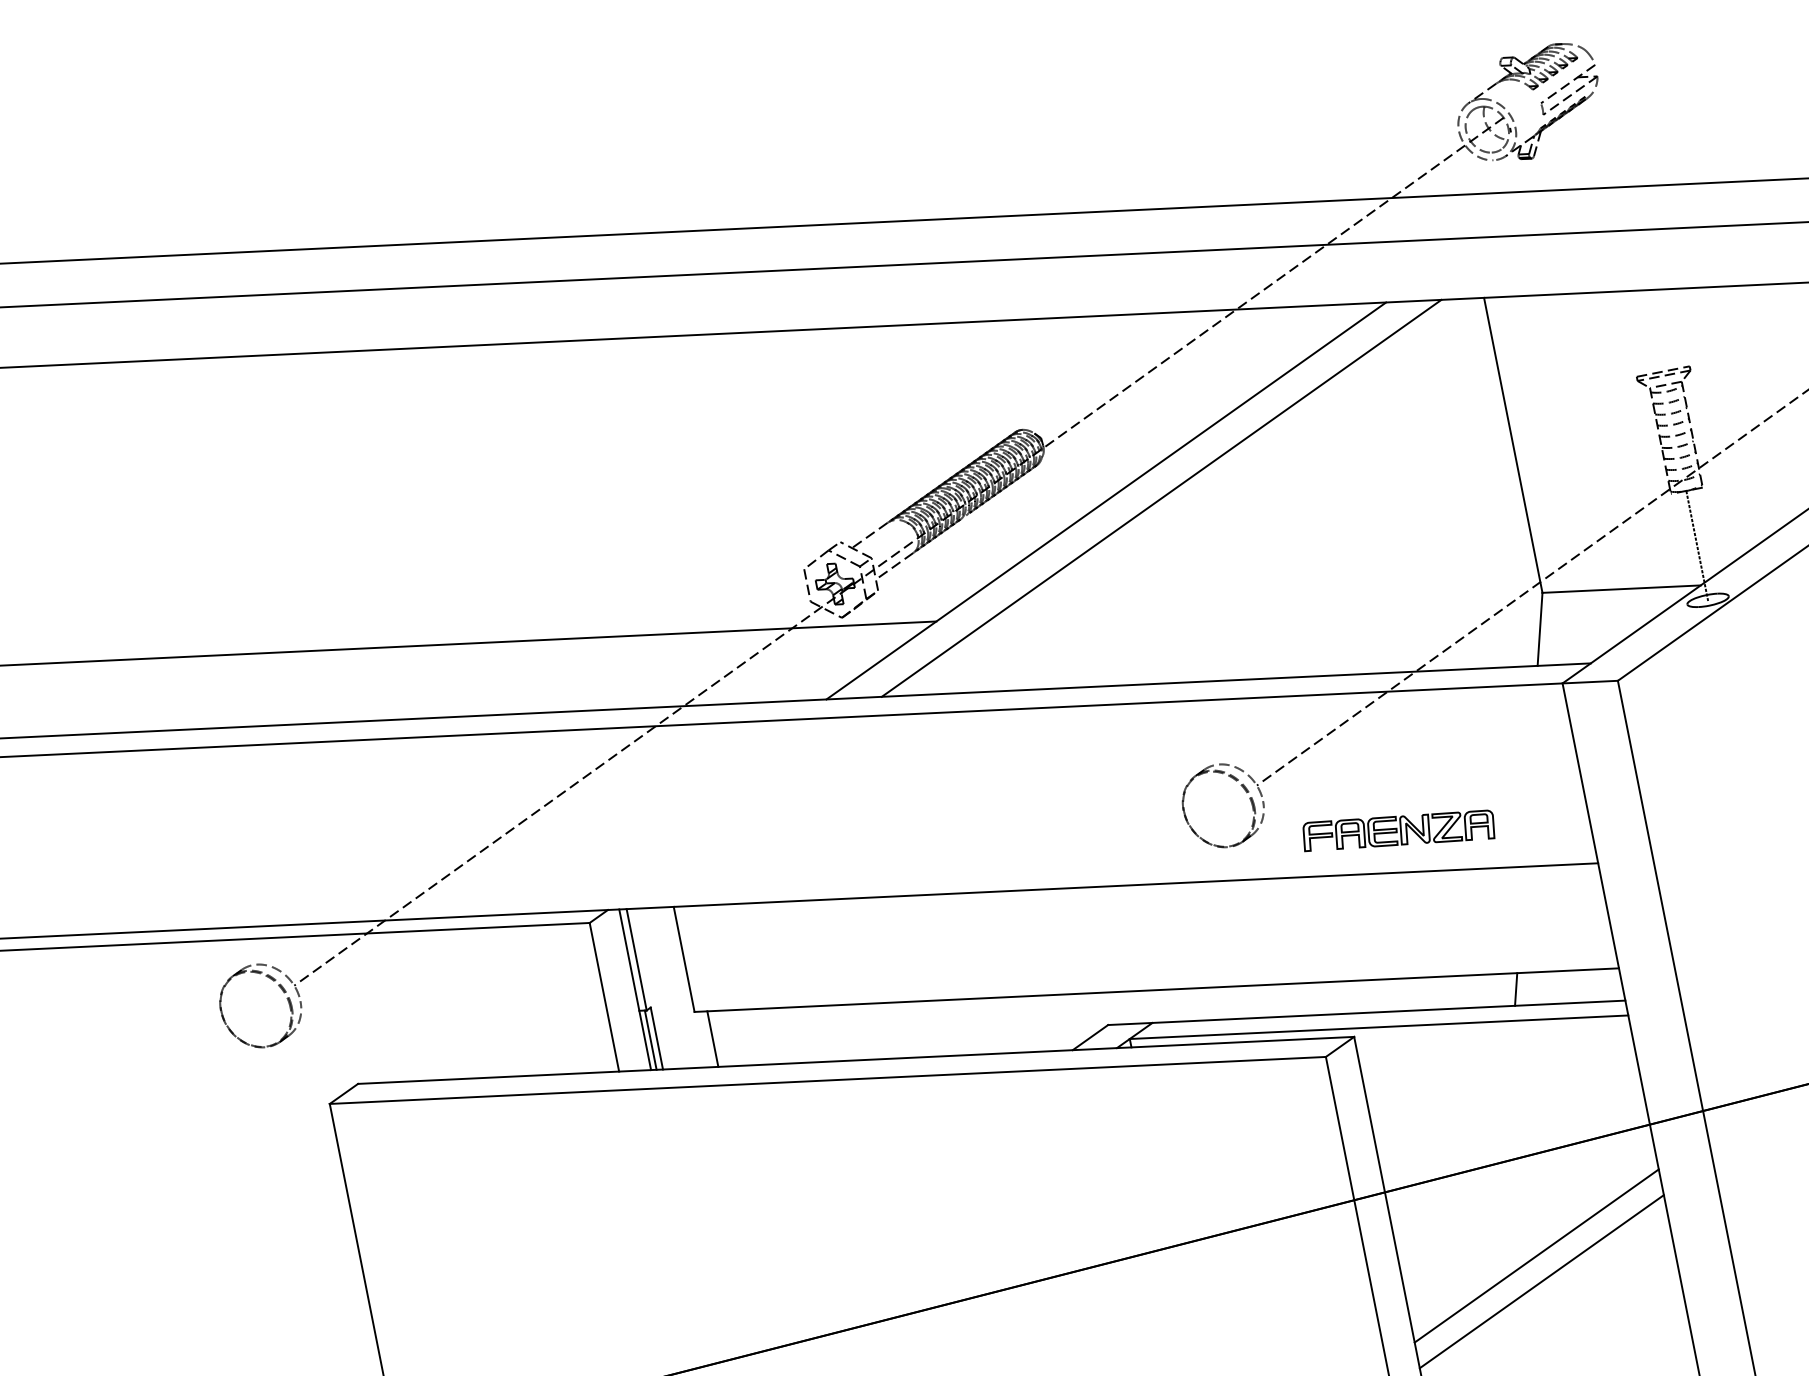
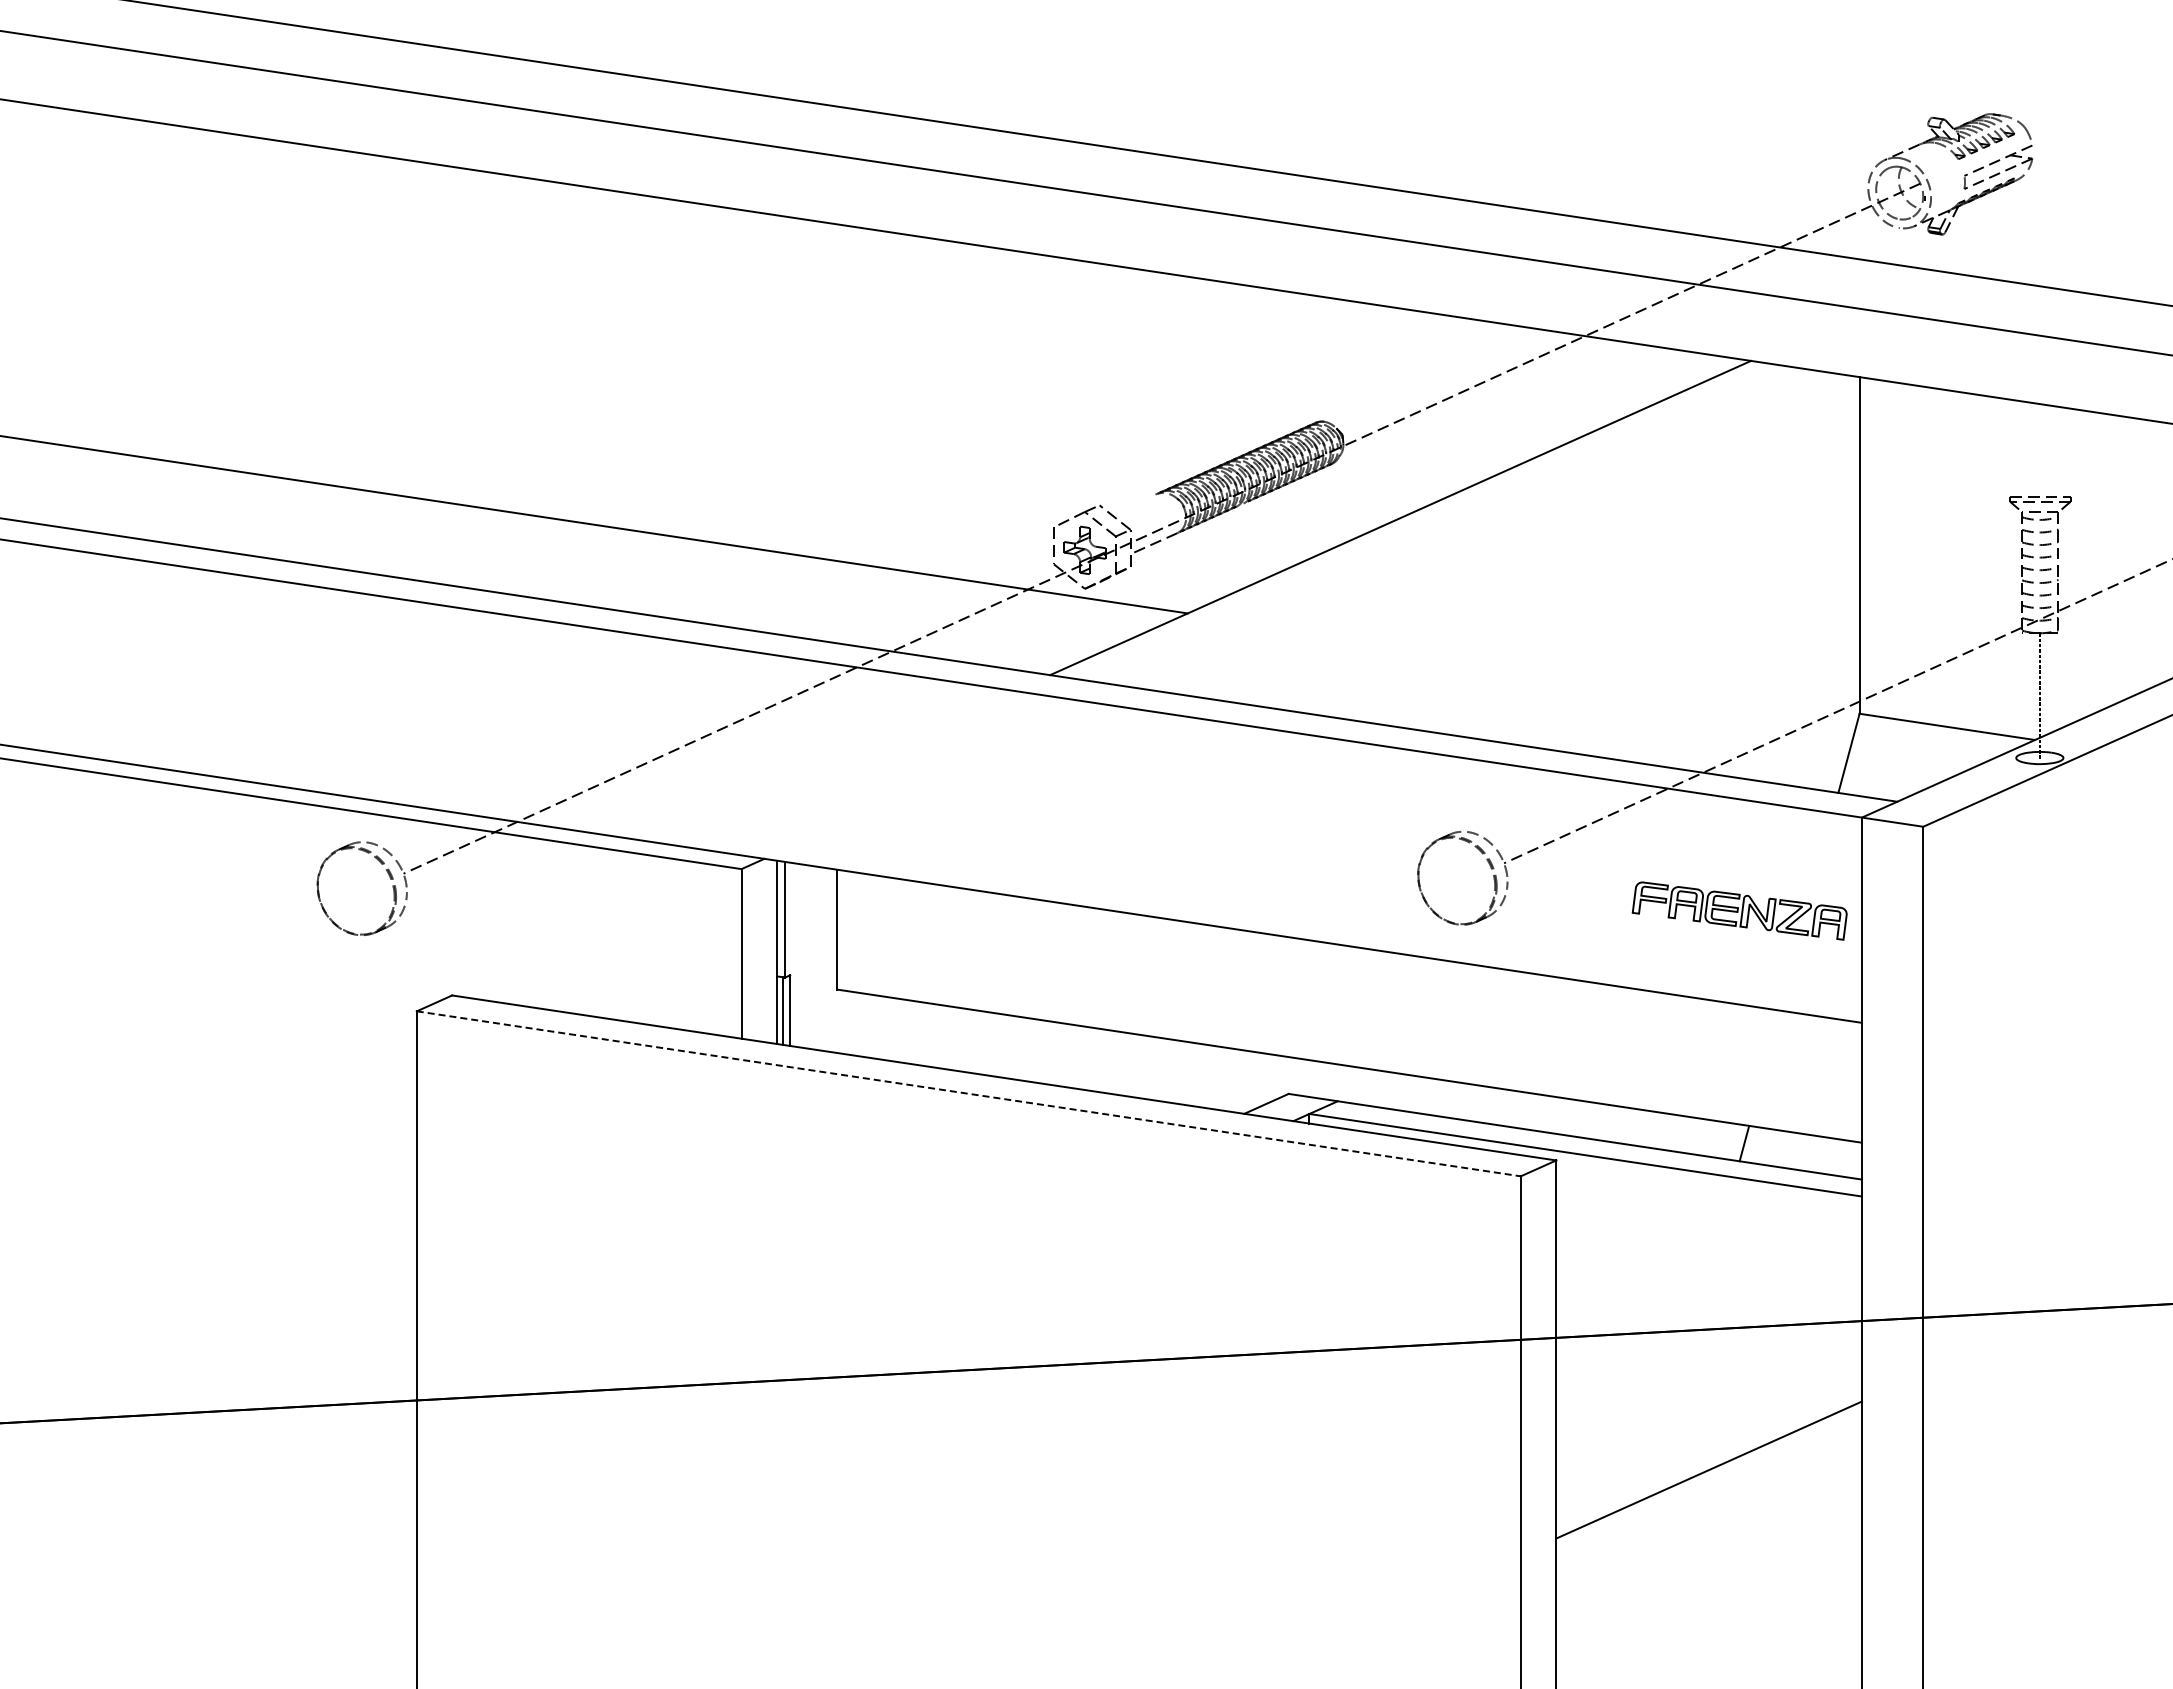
line: (1161, 498) -> (1461, 527), removed
line: (869, 535) -> (1133, 504), removed
part: (1398, 830) -> (1739, 910), moved
line: (712, 1039) -> (851, 1023), removed
line: (828, 1080) -> (969, 1093), solid -> dashed
line: (1536, 1255) -> (1708, 1440), removed

